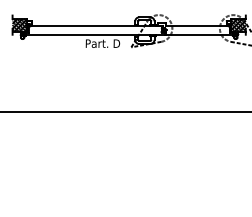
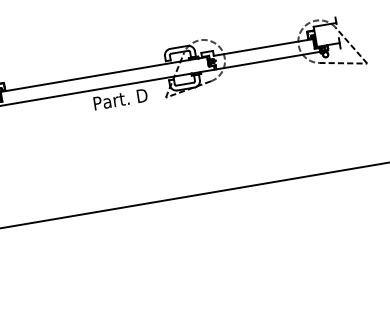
hatch: (238, 24) -> (326, 33), removed

